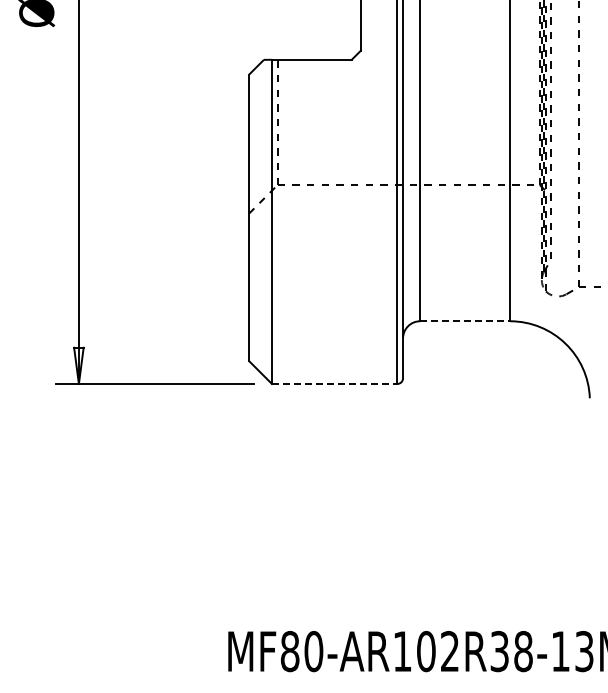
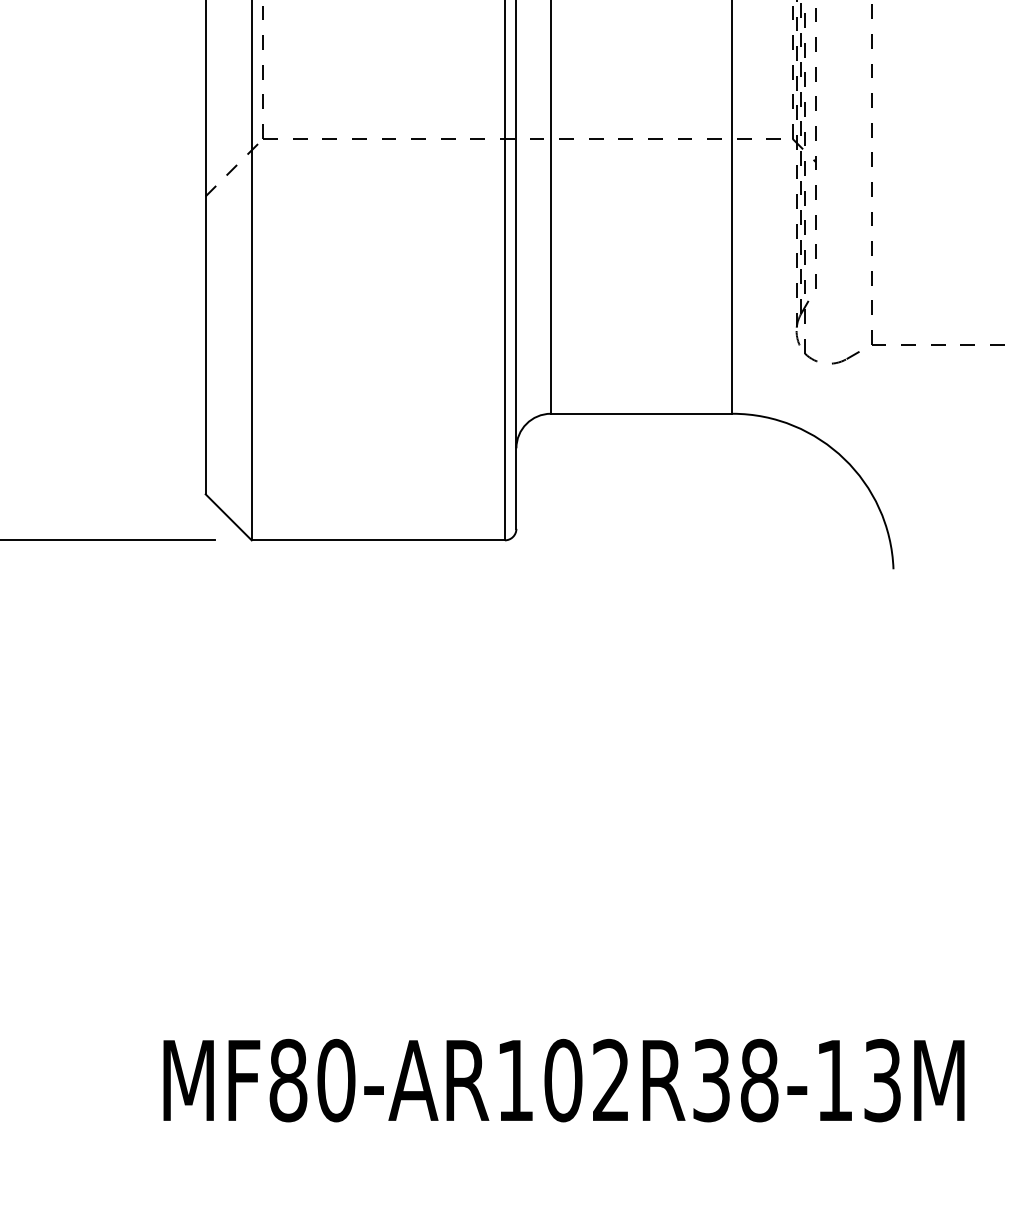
line: (465, 321) -> (642, 414), dashed -> solid
line: (334, 383) -> (377, 539), dashed -> solid

